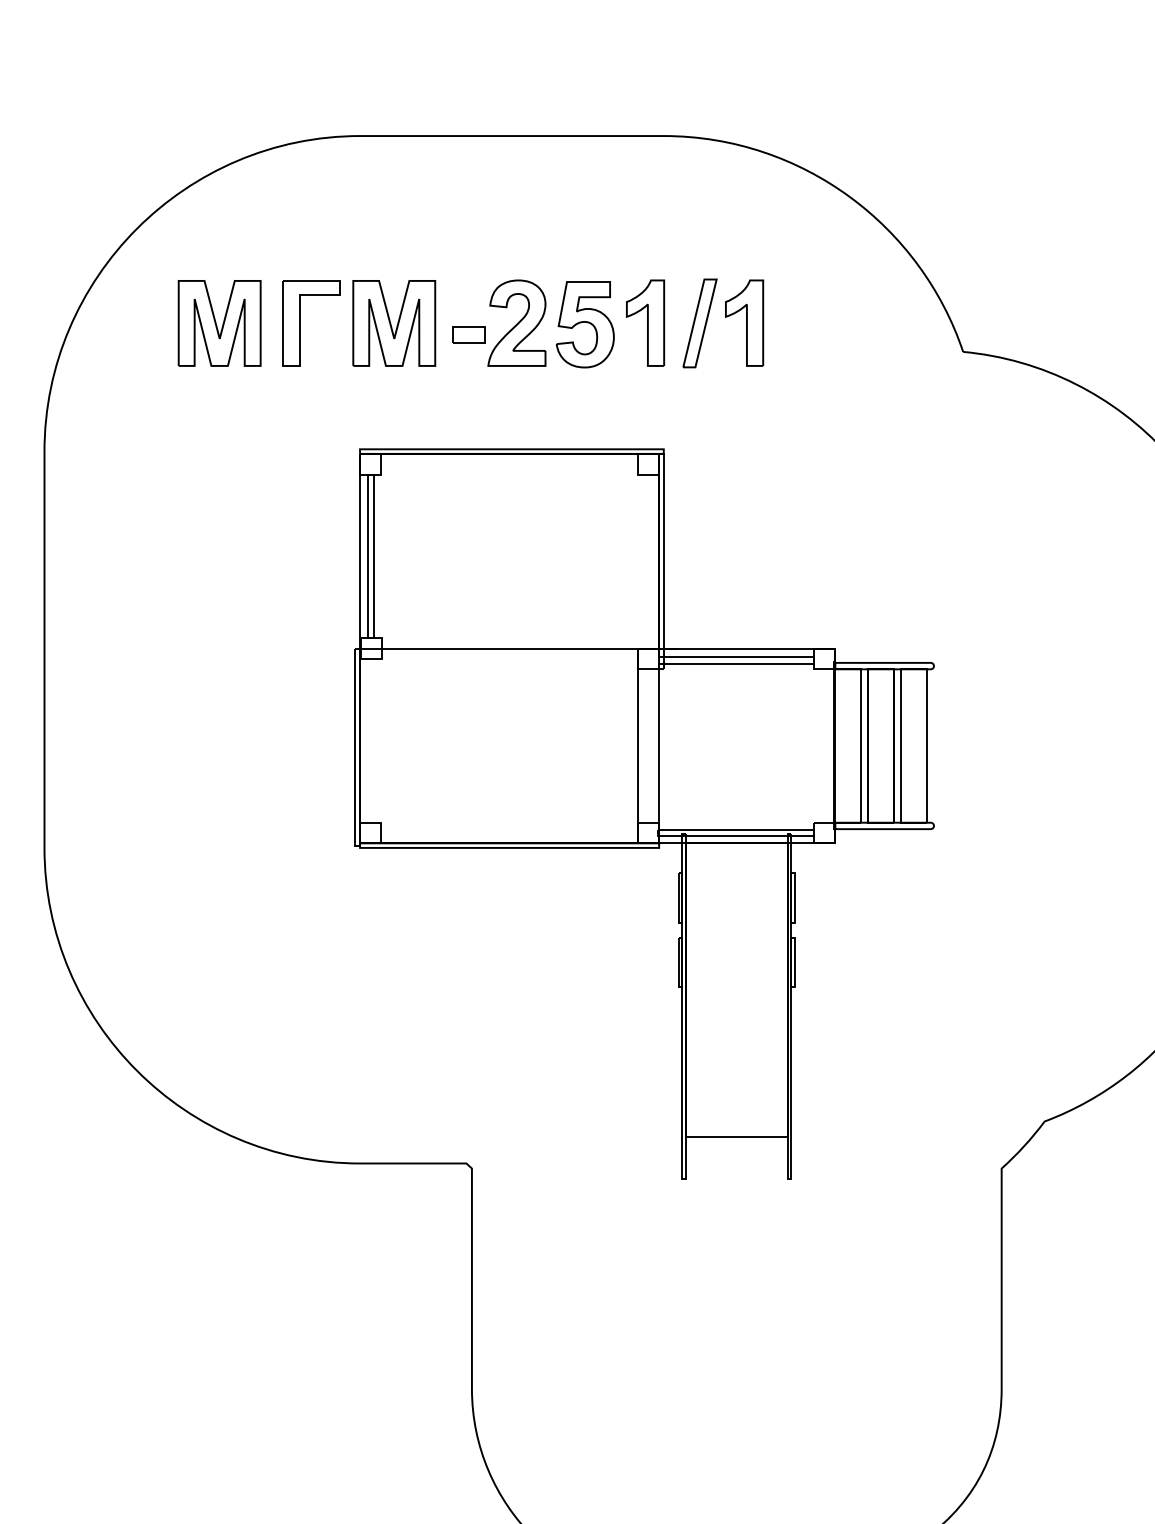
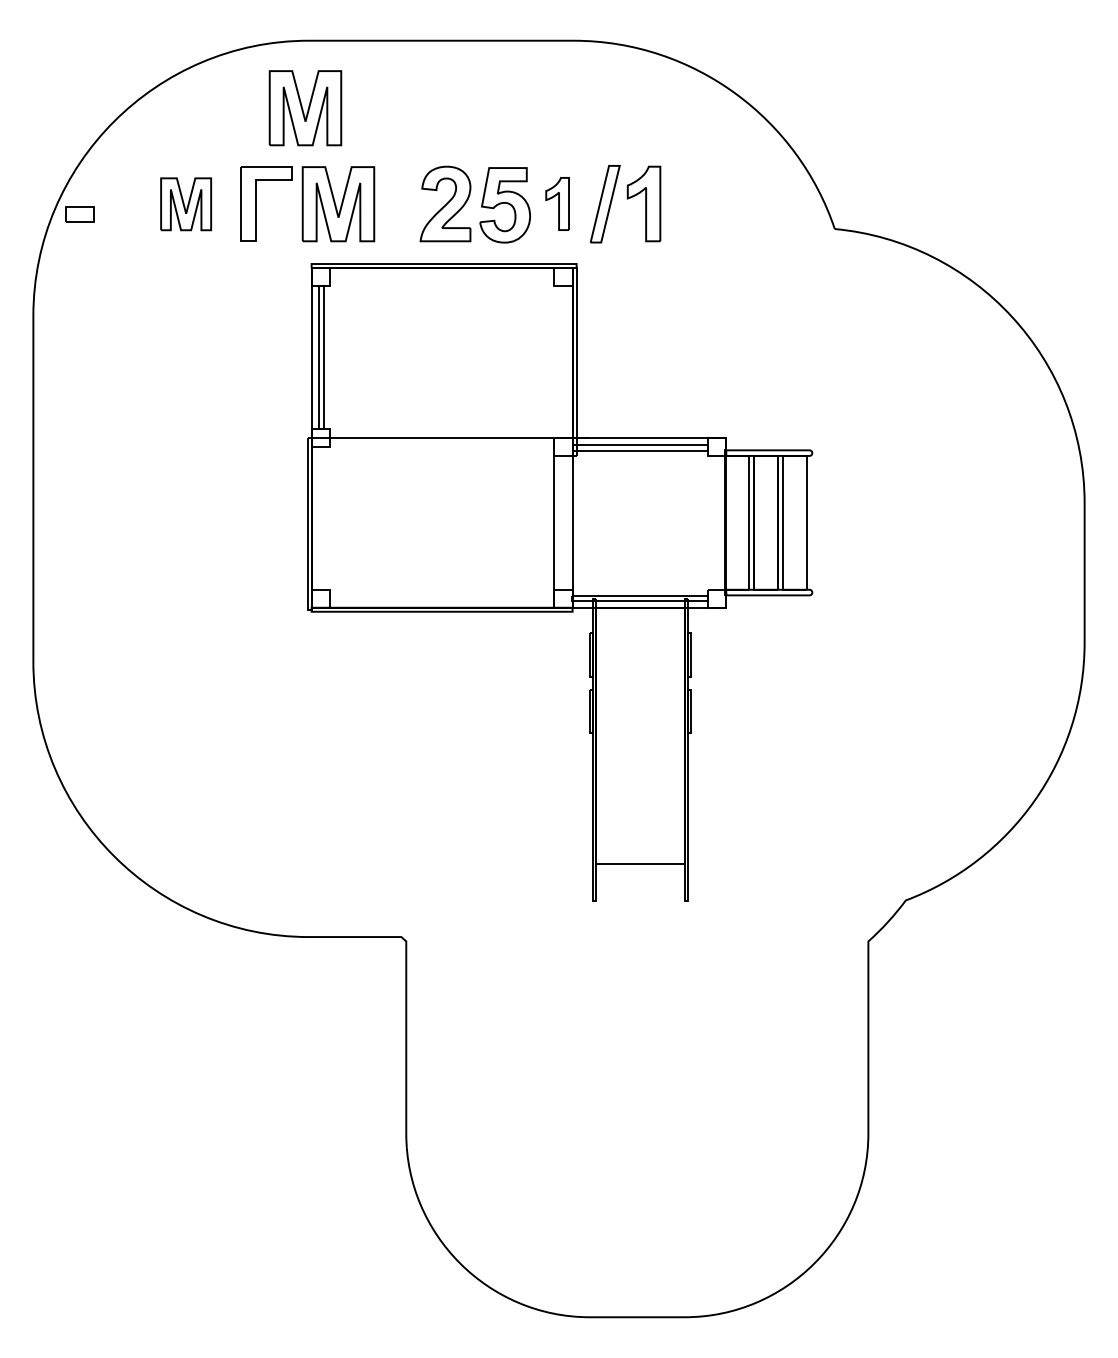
part: (356, 213) -> (305, 108), added
part: (645, 322) -> (557, 203), size x0.7
part: (218, 323) -> (185, 204), size x0.7
part: (467, 335) -> (79, 214), moved
part: (645, 814) -> (560, 582), moved

